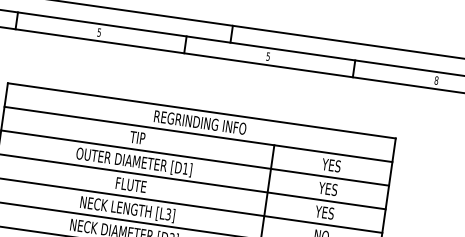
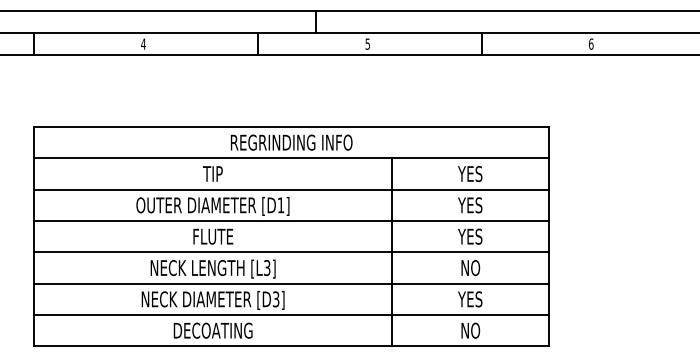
text: (99, 32) -> (143, 43), 5 -> 4
text: (436, 80) -> (590, 43), 8 -> 6

